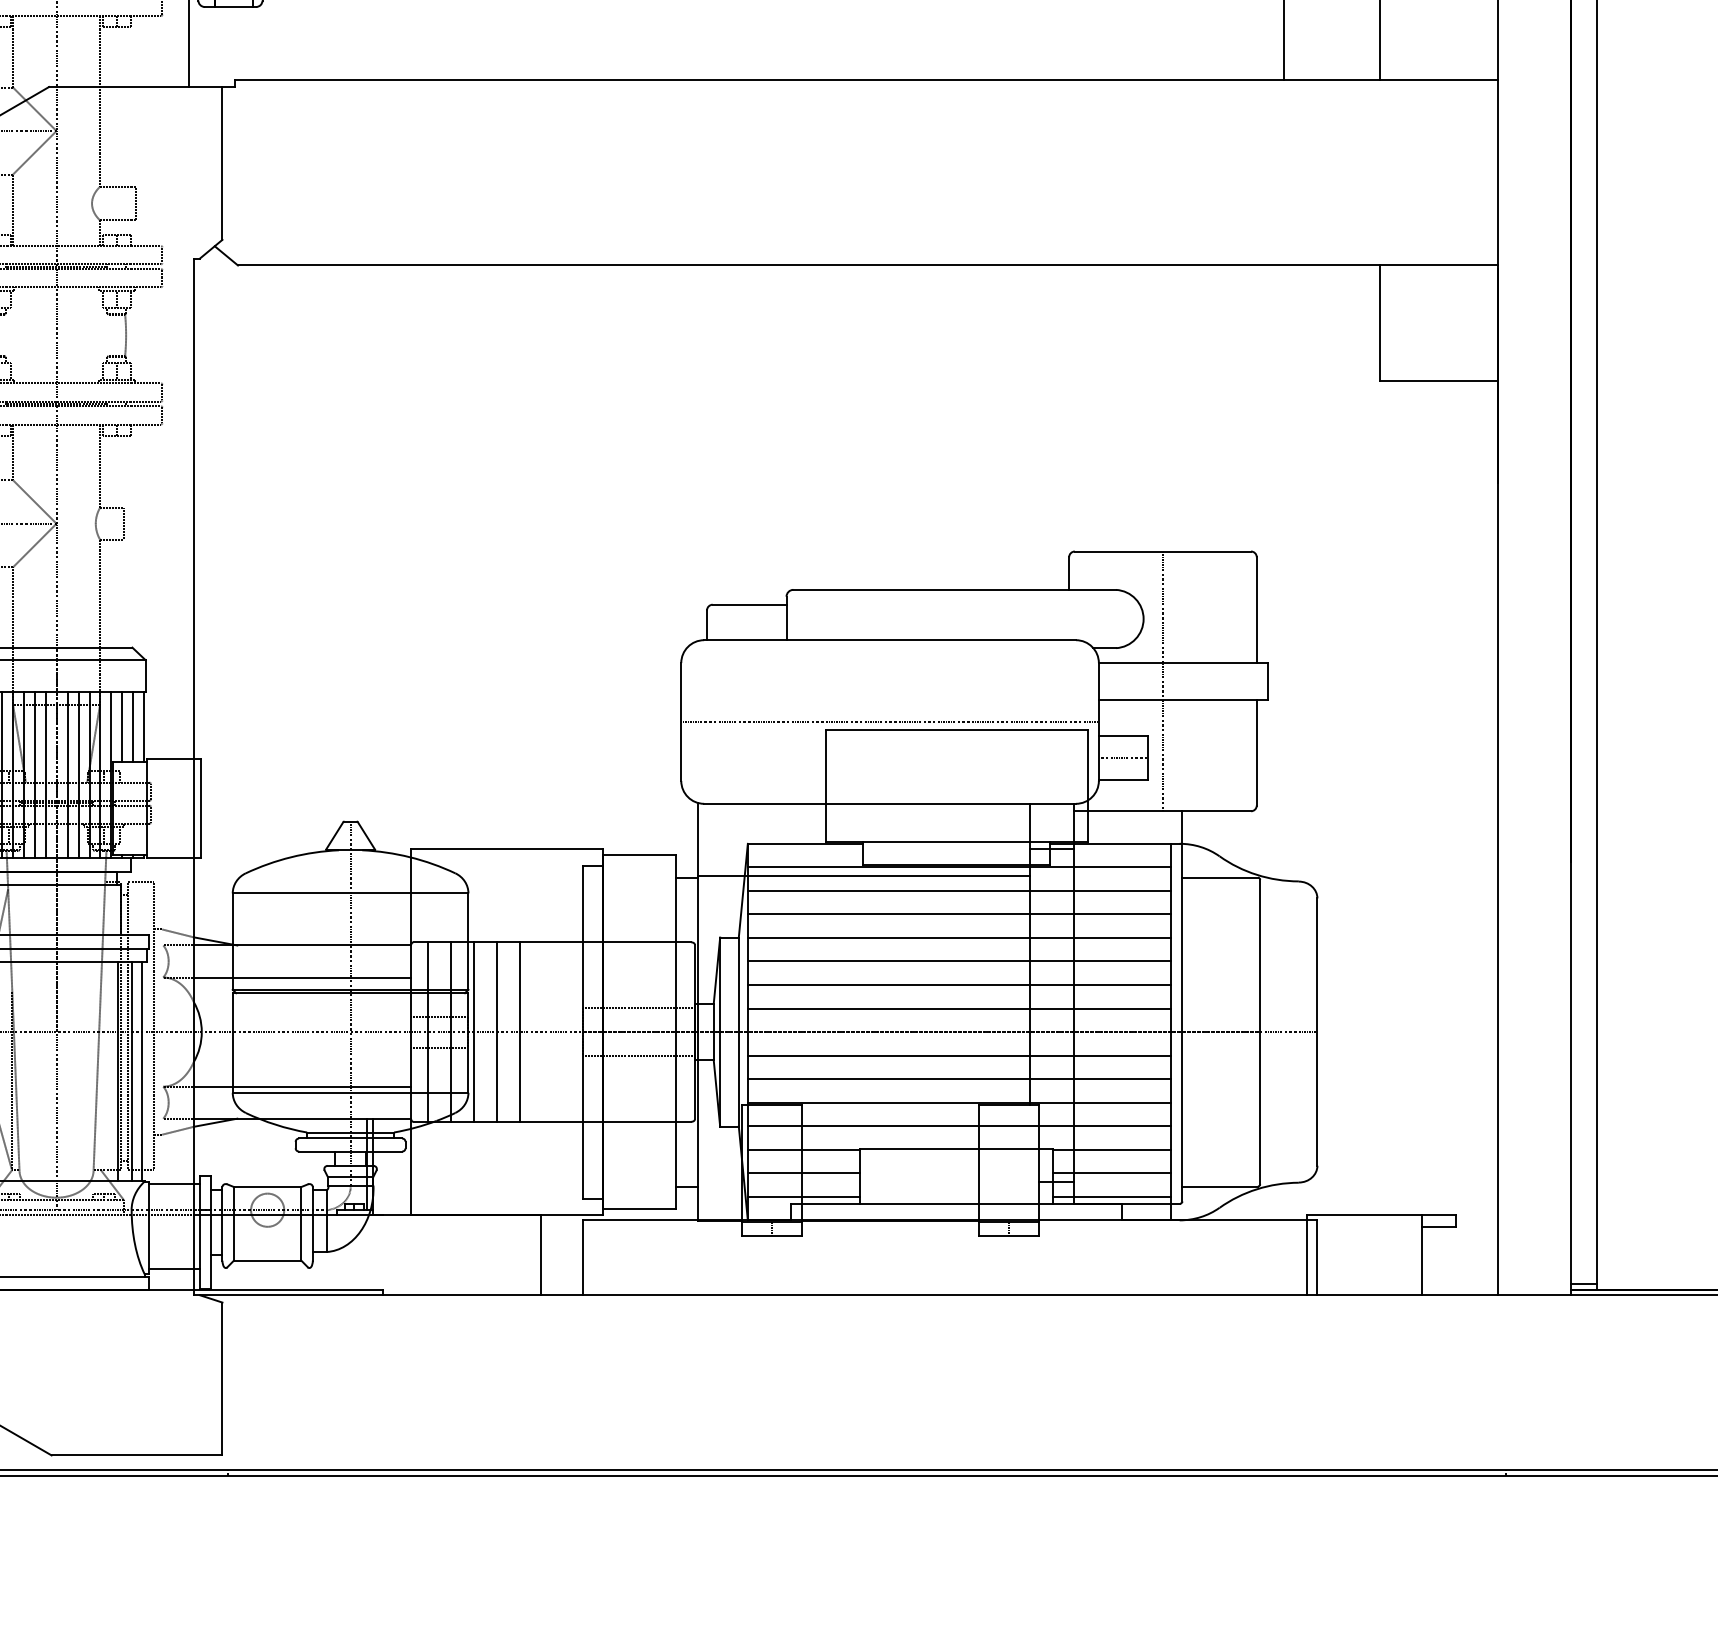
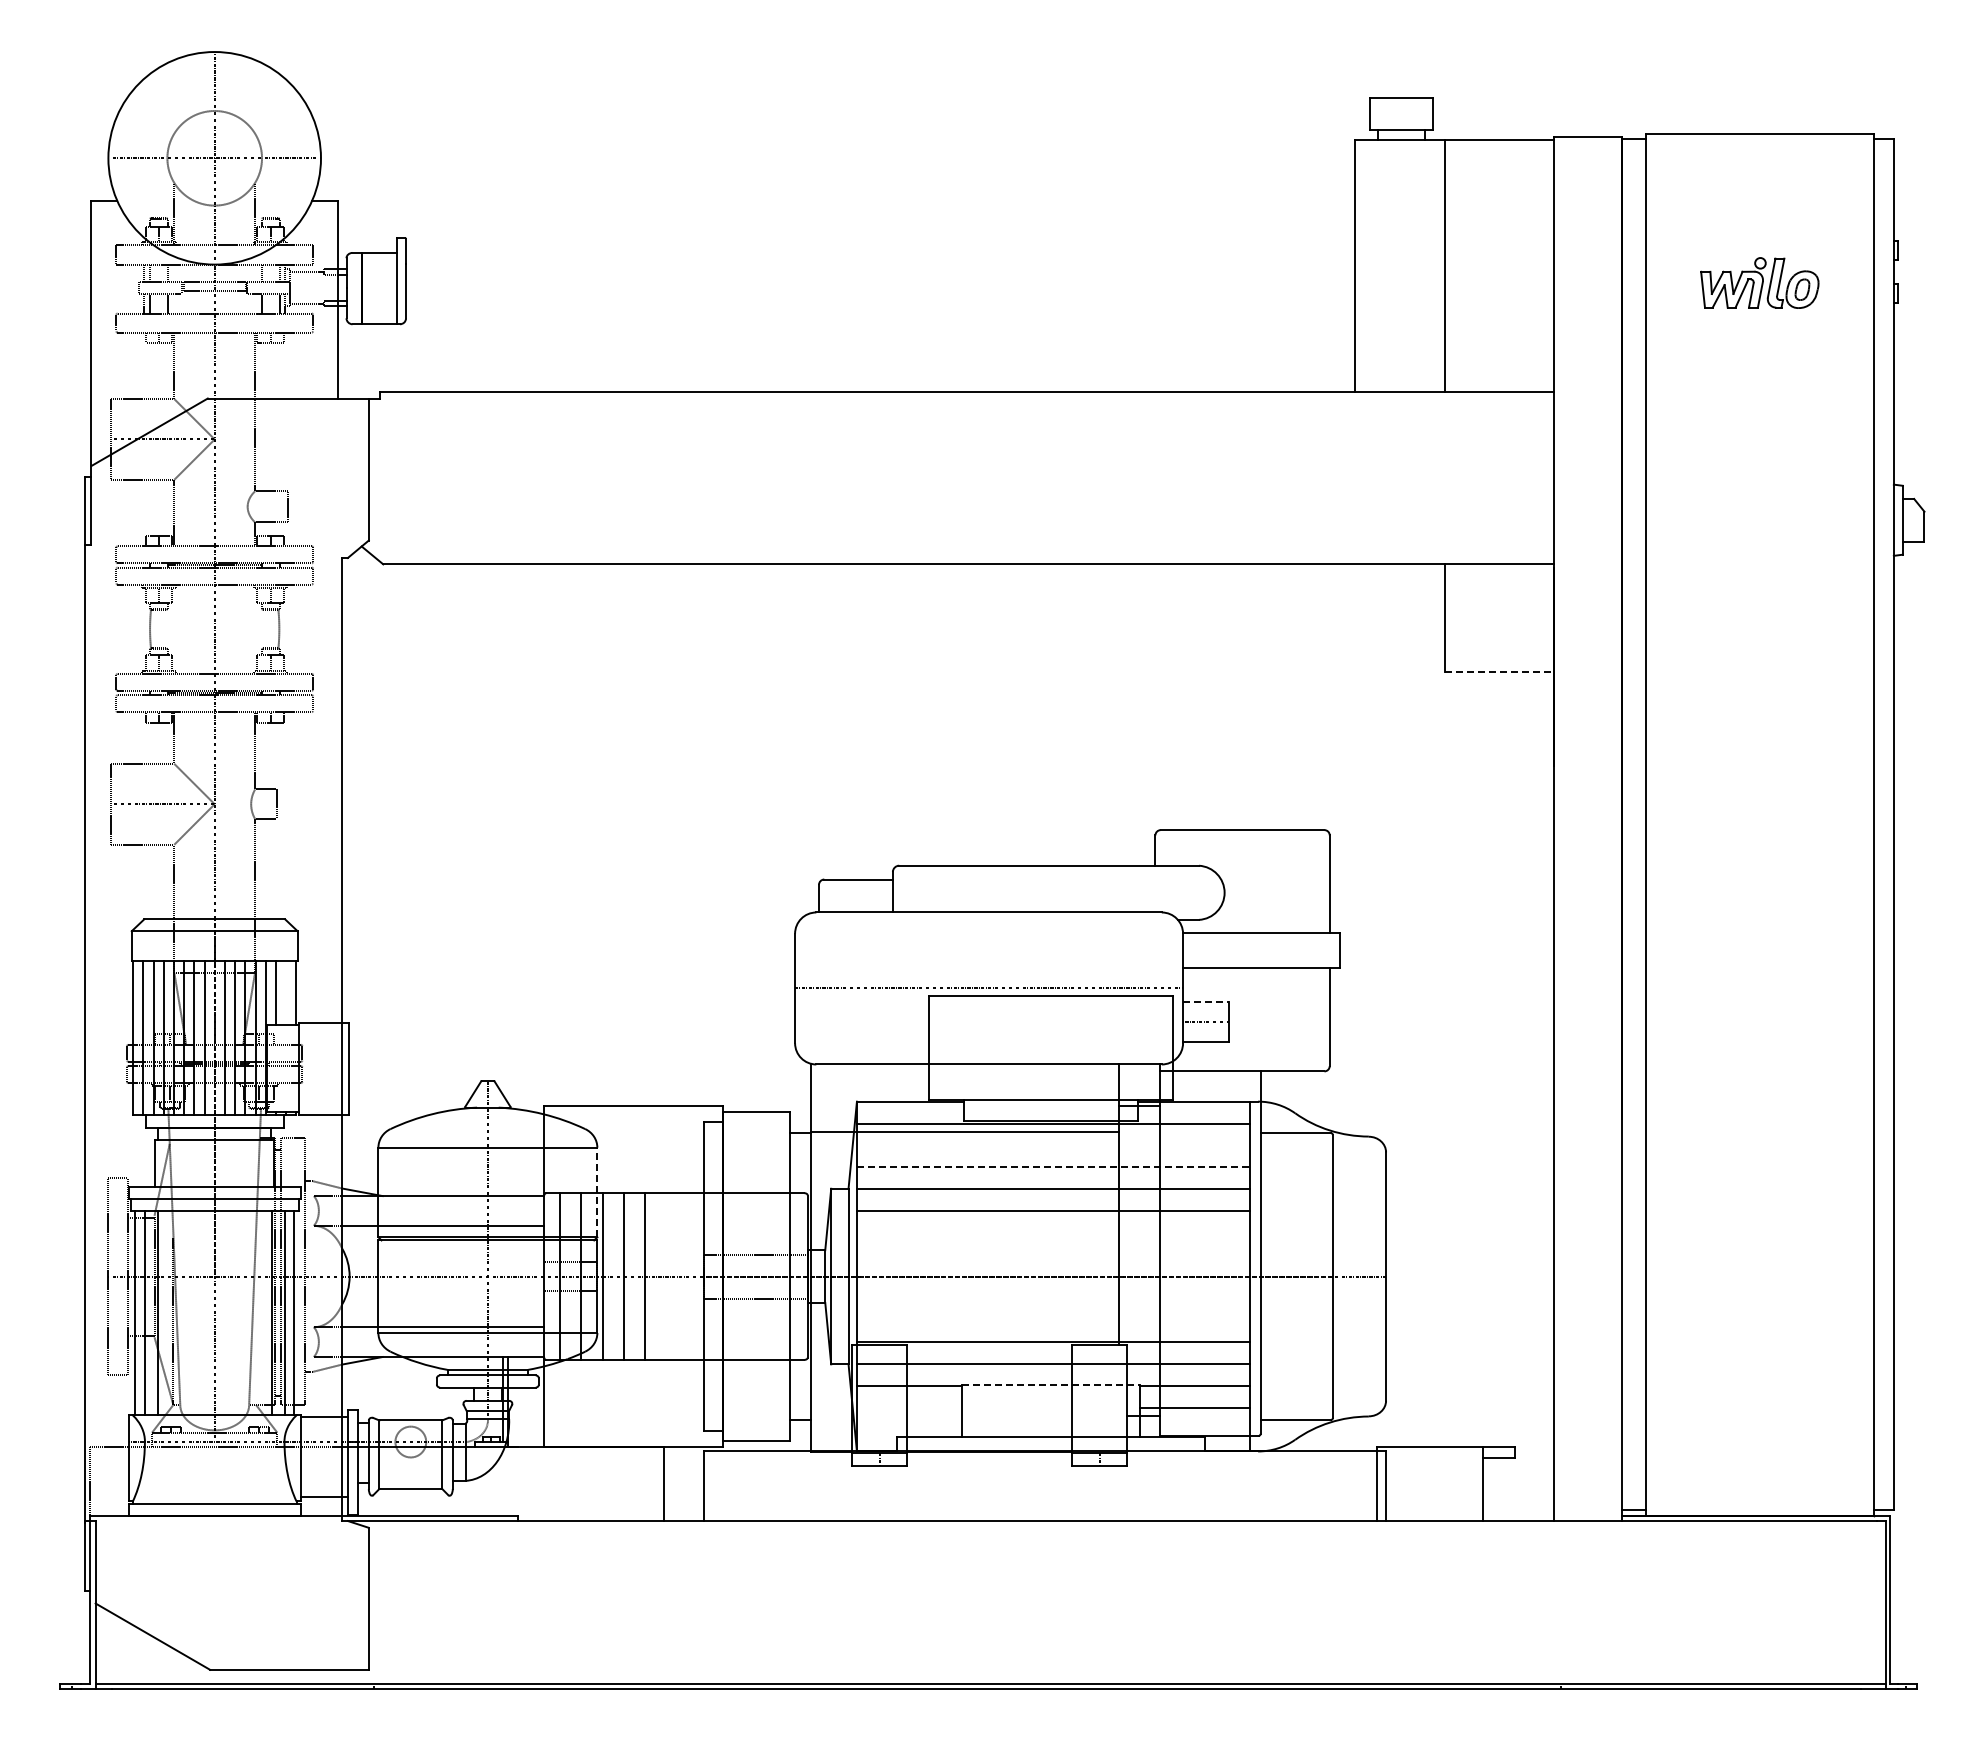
line: (1439, 380) -> (1499, 671), solid -> dashed
line: (1162, 681) -> (1242, 950), removed
line: (133, 727) -> (286, 993), removed
line: (1123, 736) -> (1205, 1001), solid -> dashed
line: (958, 891) -> (1052, 1145), removed
line: (959, 914) -> (1053, 1167), solid -> dashed
line: (468, 941) -> (597, 1192), solid -> dashed
line: (958, 984) -> (1052, 1232), removed
line: (958, 1008) -> (1052, 1254), removed
line: (958, 1055) -> (1052, 1298), removed
line: (958, 1079) -> (1052, 1320), removed
line: (957, 1148) -> (1051, 1384), solid -> dashed
line: (803, 1173) -> (908, 1407), removed
line: (803, 1196) -> (908, 1429), removed
line: (1111, 1196) -> (1194, 1429), removed

